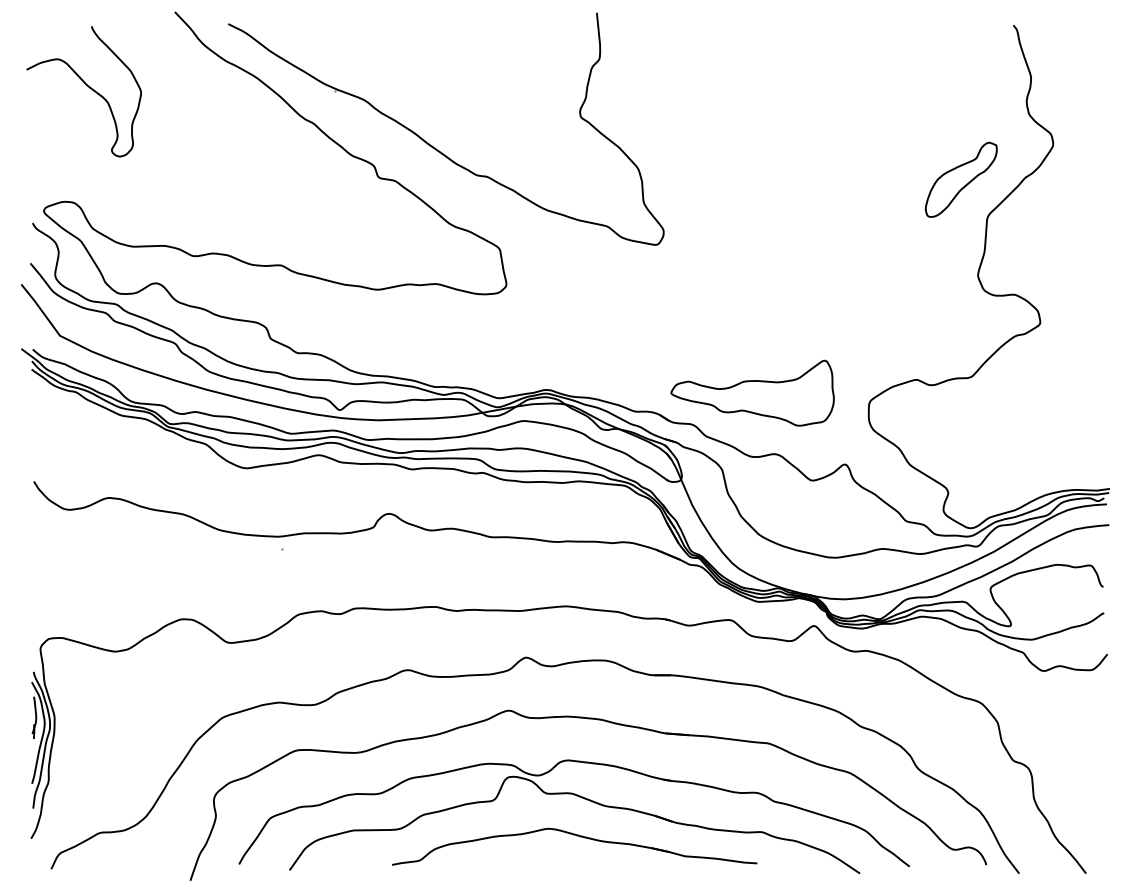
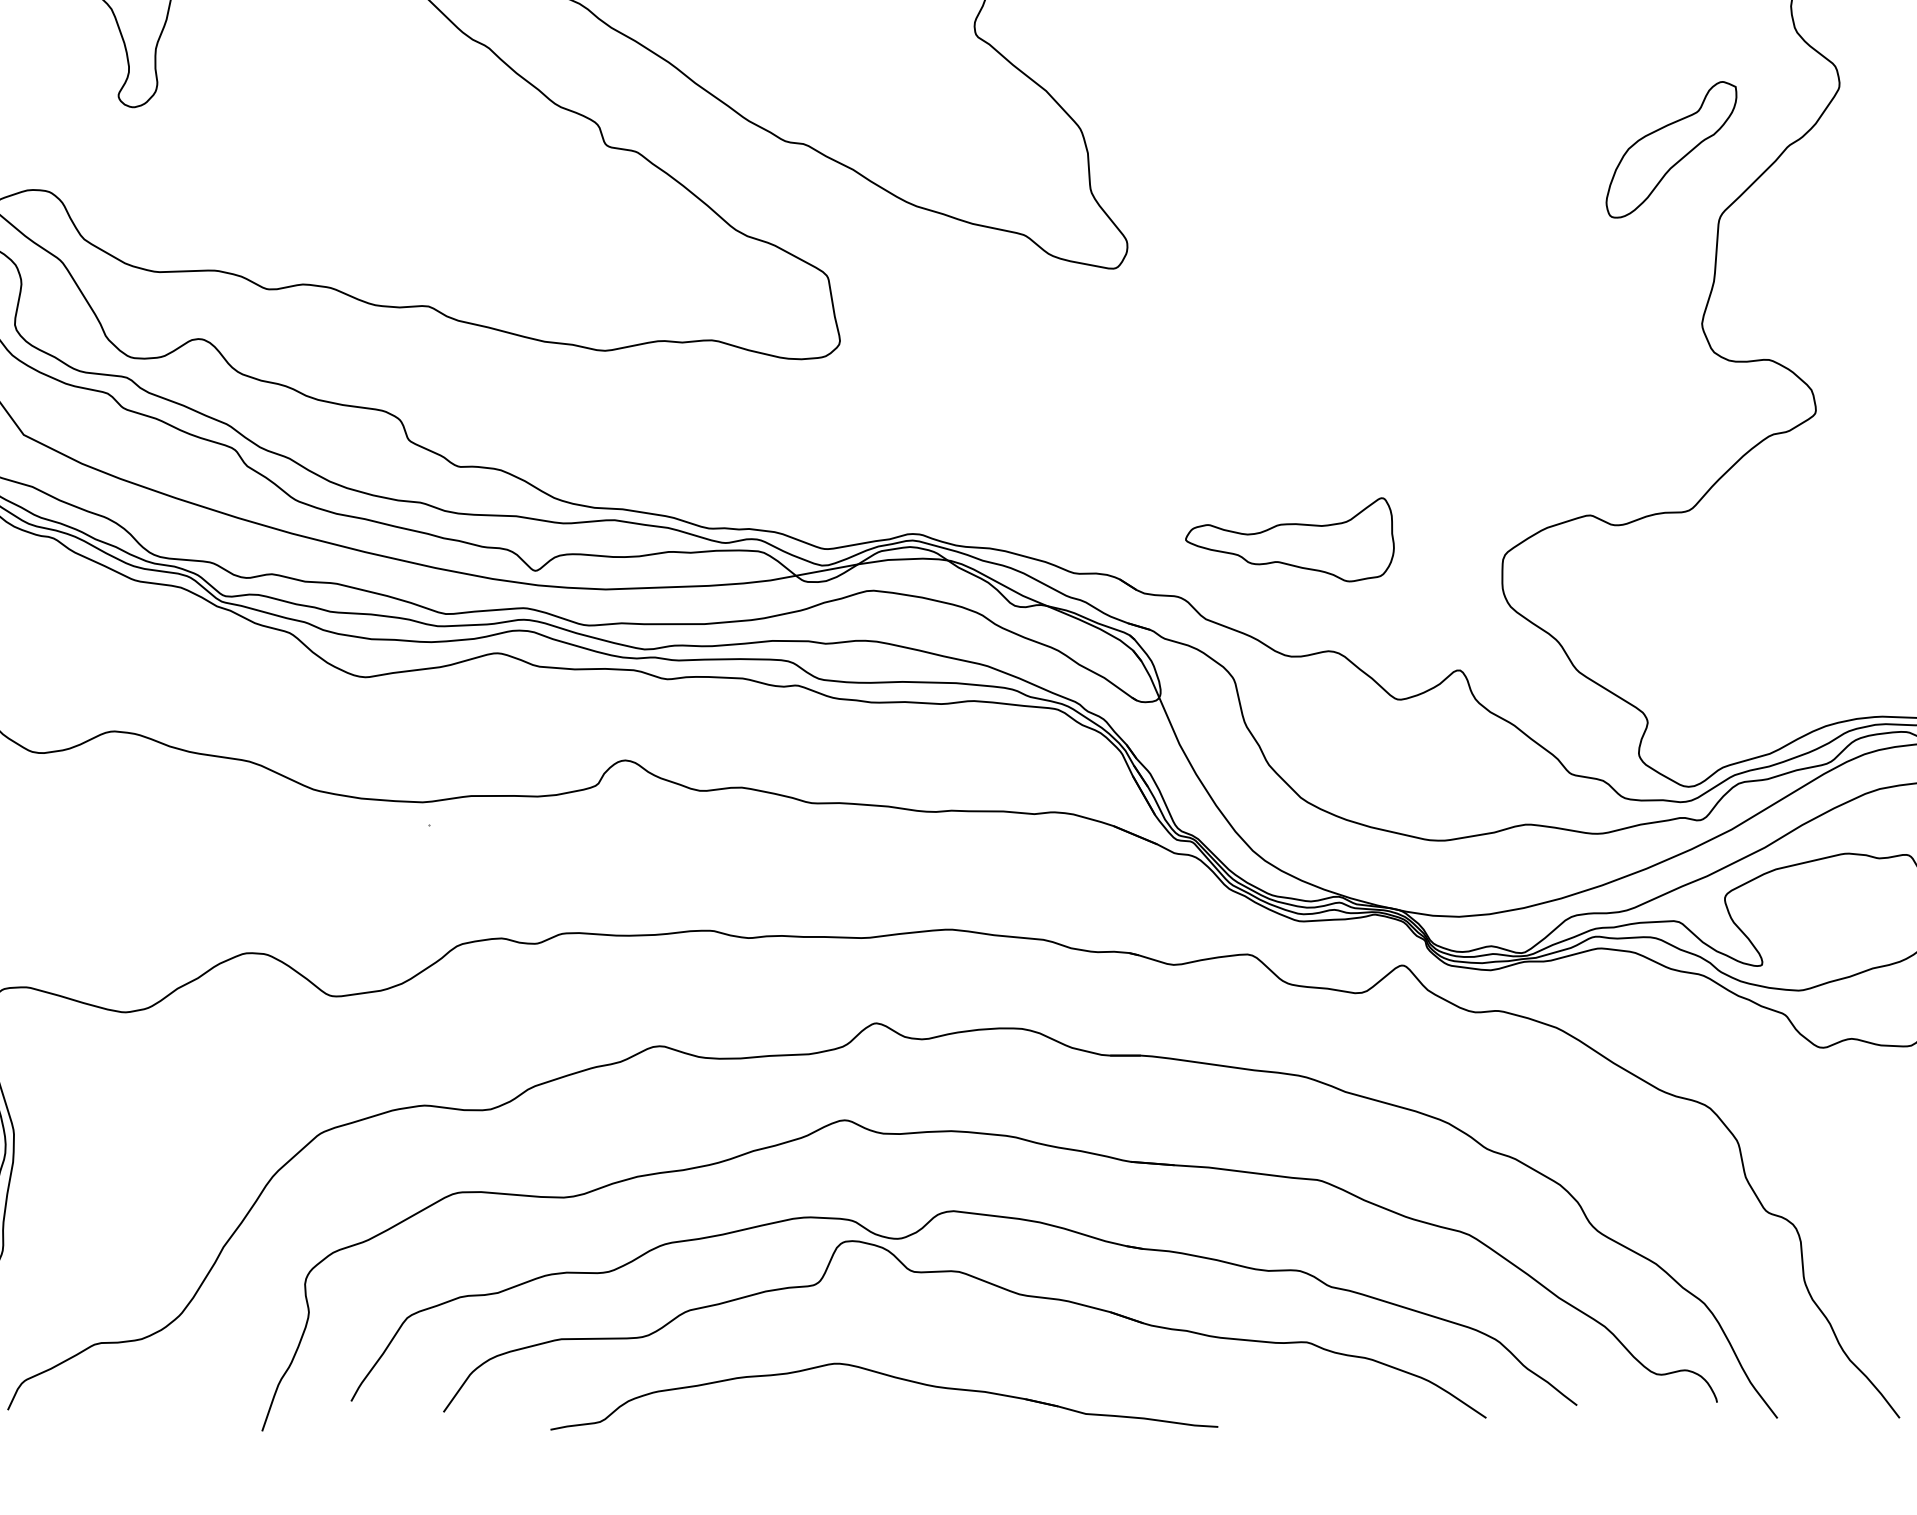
part: (752, 392) -> (1289, 538), size x0.7
part: (576, 836) -> (887, 1377), moved

